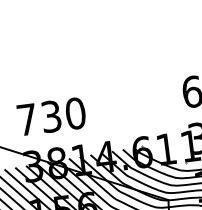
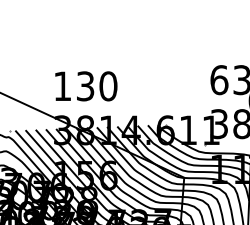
text: (26, 118) -> (62, 85), 730 -> 130

